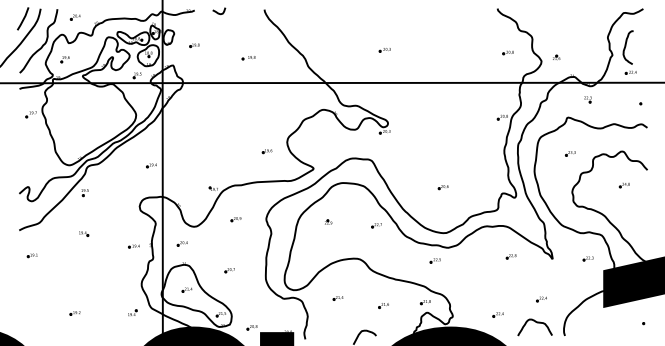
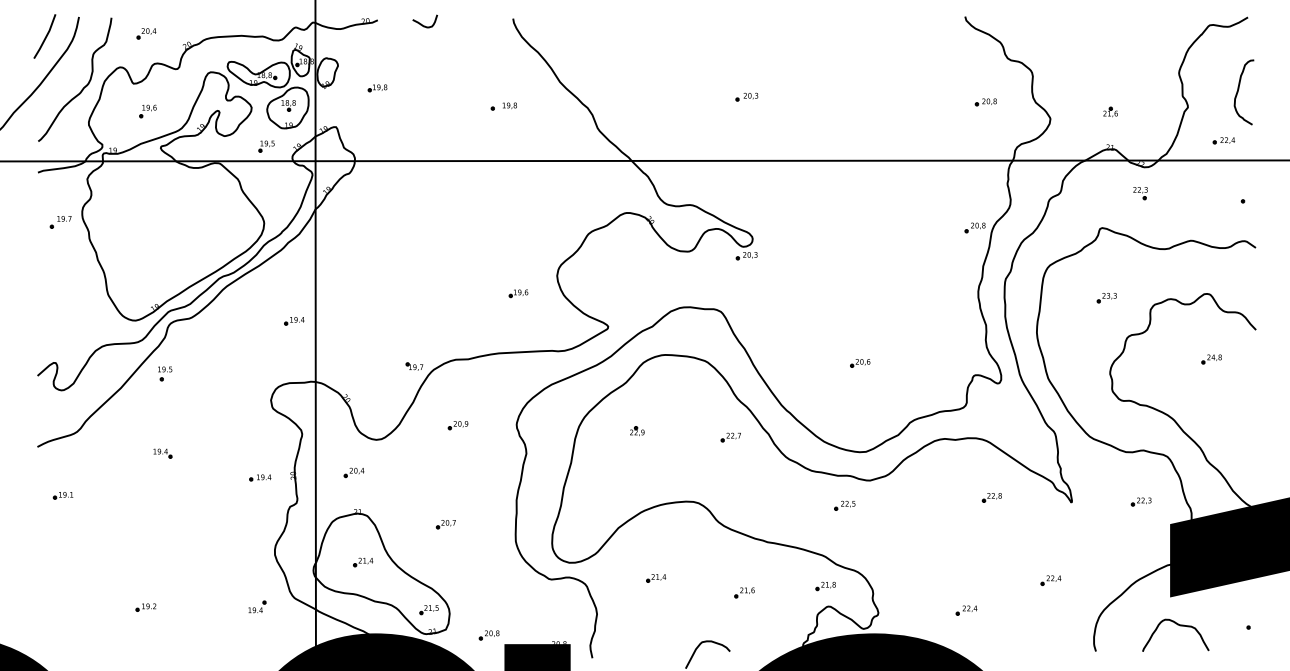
curve: (626, 46) -> (1240, 90), moved
part: (556, 57) -> (1110, 111), moved
part: (248, 58) -> (503, 107), moved
part: (64, 59) -> (146, 111), moved
curve: (537, 323) -> (1180, 627), moved

